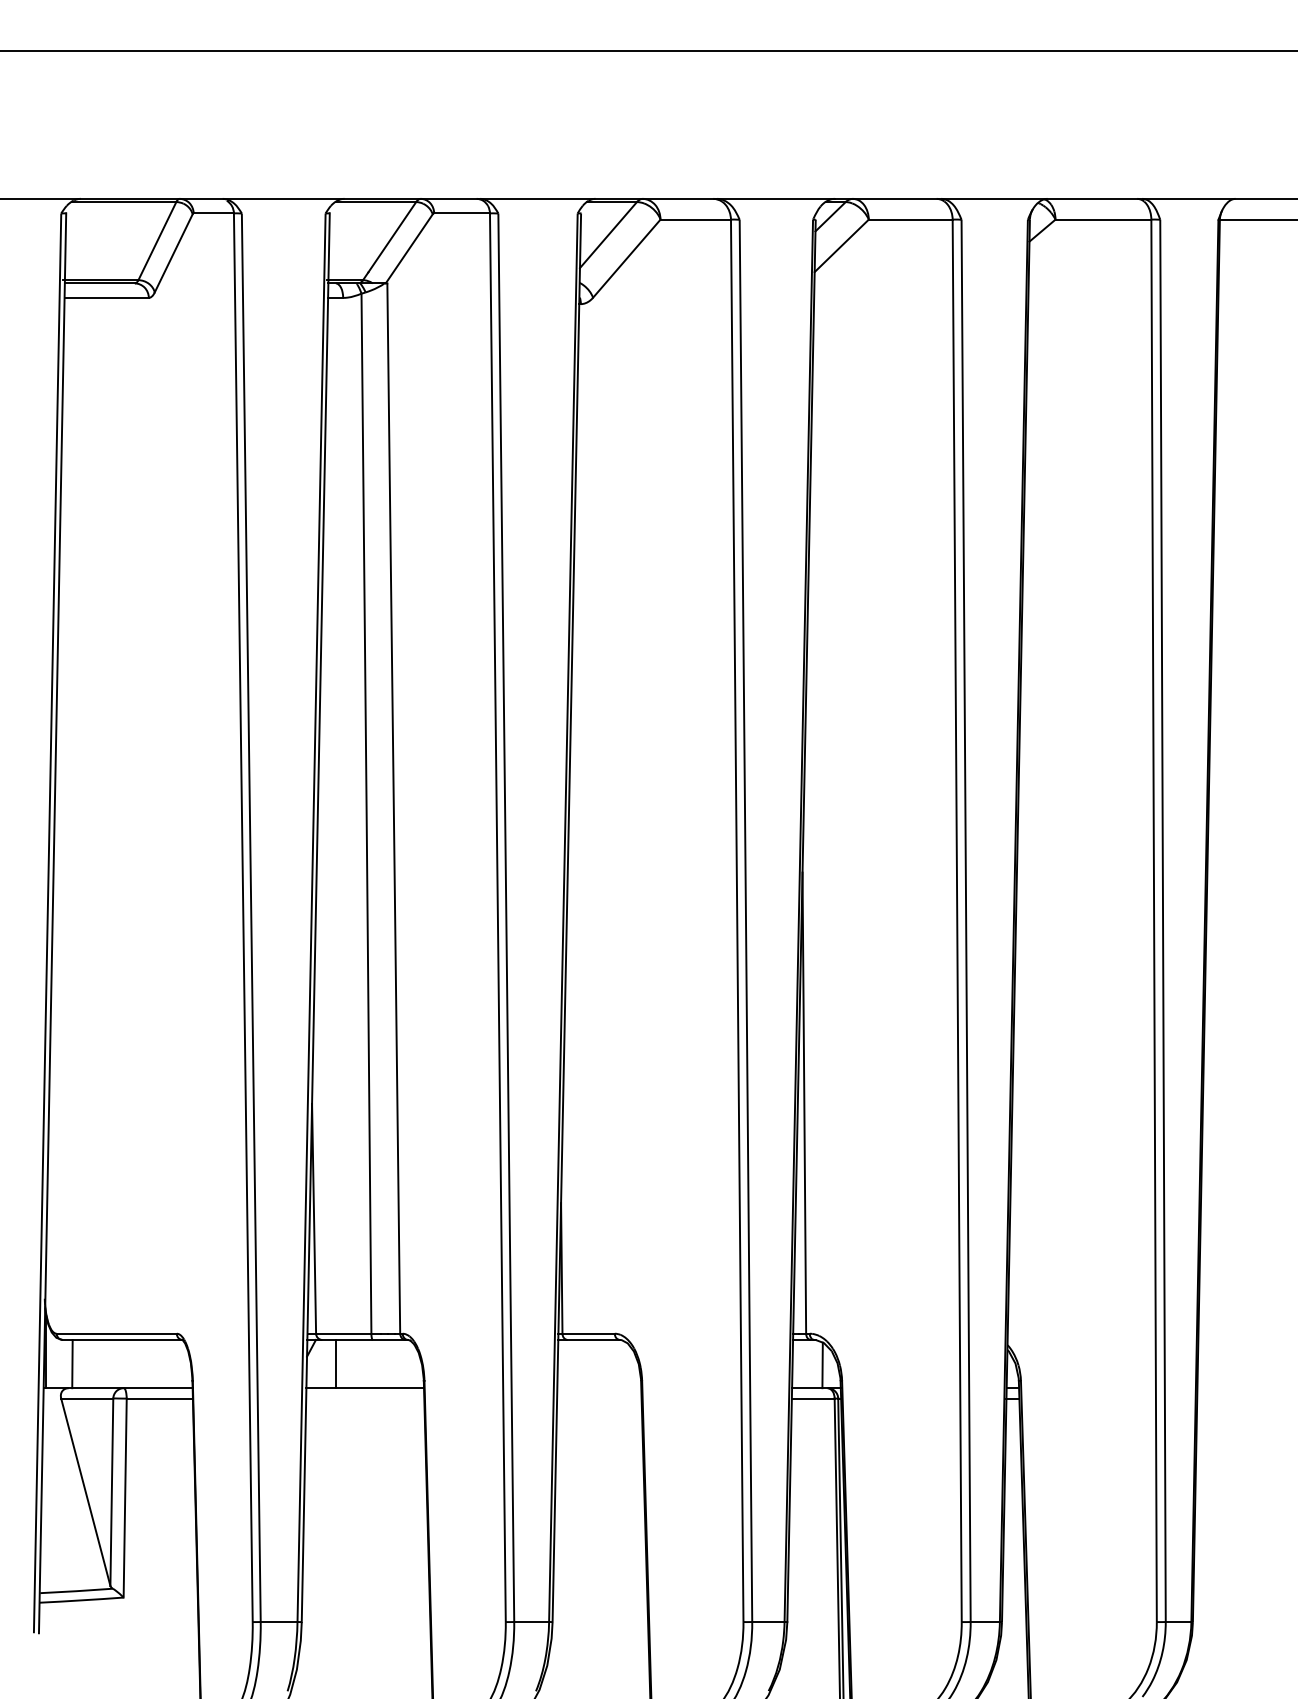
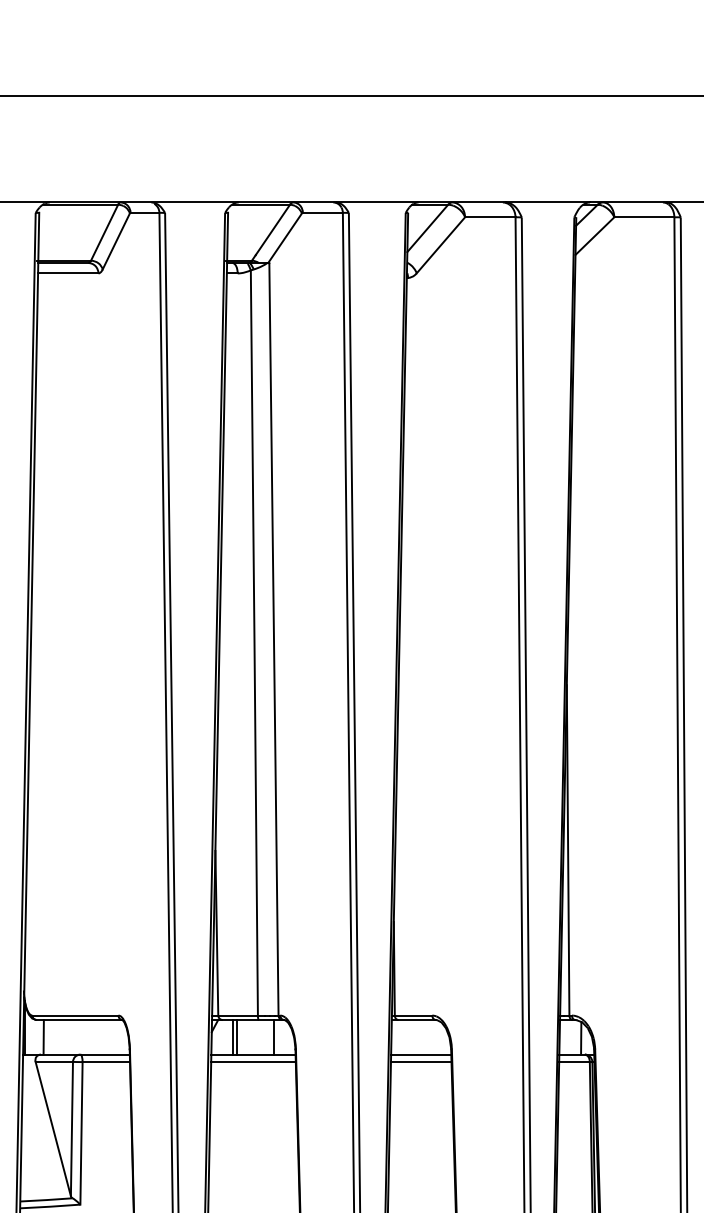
line: (341, 1363) -> (236, 1036), added
line: (394, 1363) -> (274, 1036), added
line: (599, 1388) -> (421, 1054), added
line: (365, 1398) -> (253, 1062), added
line: (599, 1398) -> (421, 1062), added

